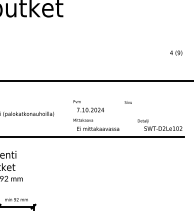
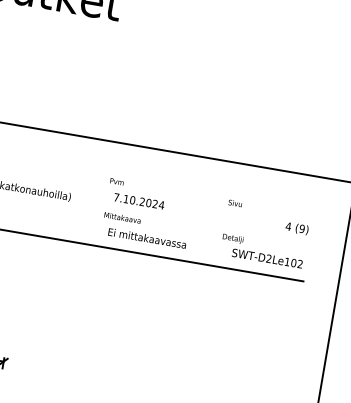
text: (176, 52) -> (297, 227), moved
text: (127, 102) -> (233, 203), moved

